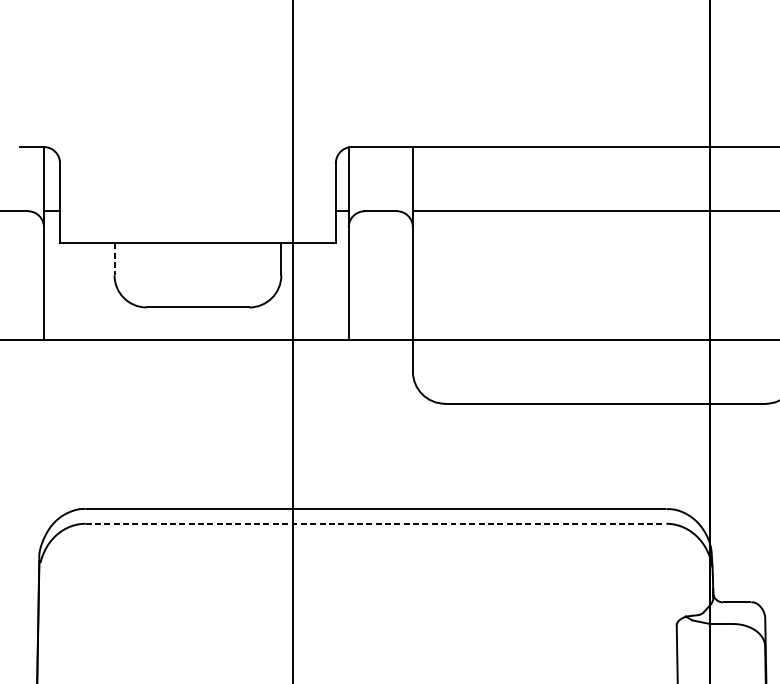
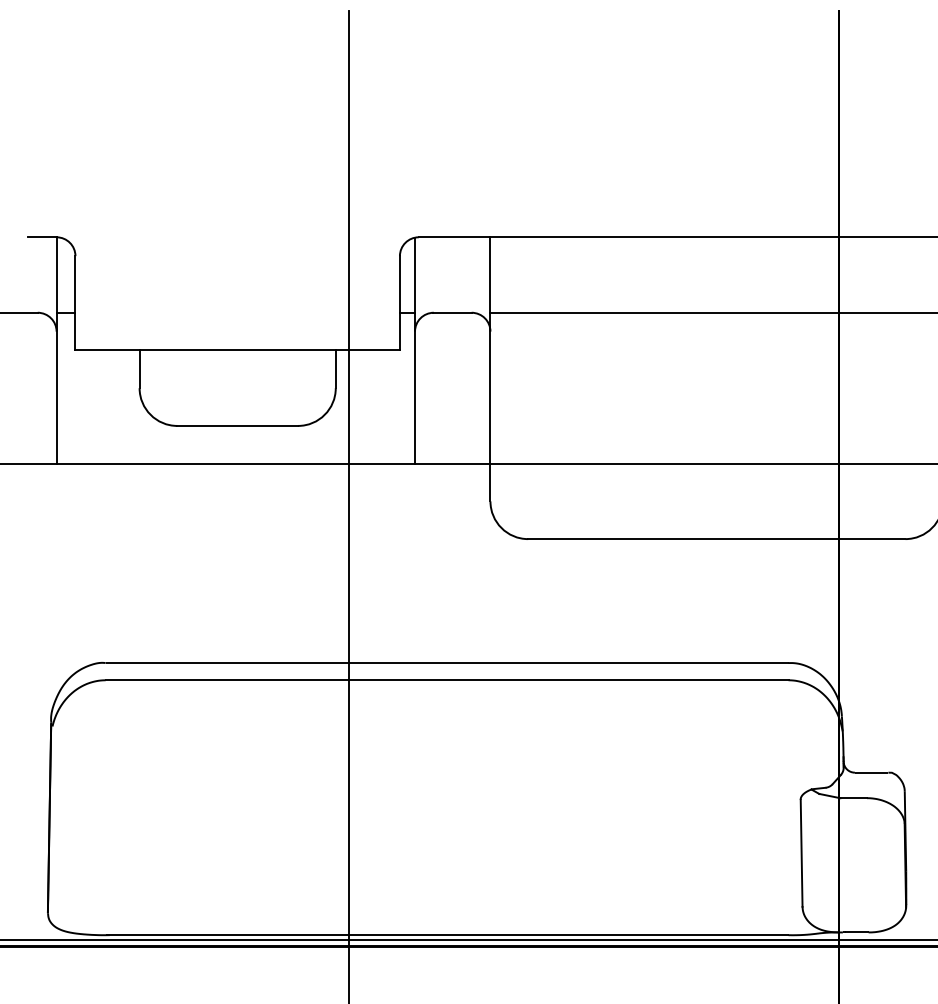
line: (114, 259) -> (139, 369), dashed -> solid
line: (376, 523) -> (447, 680), dashed -> solid

